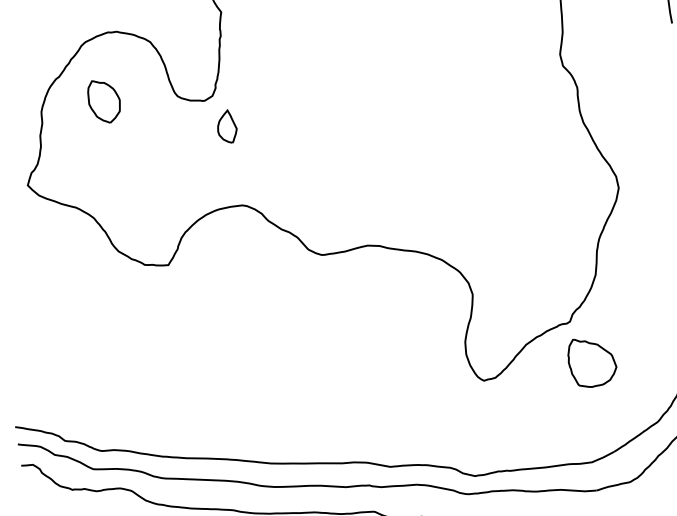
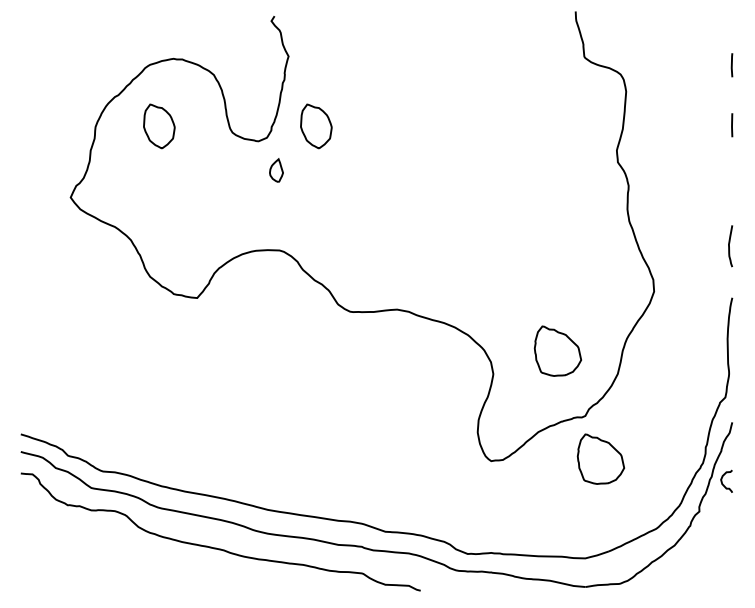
part: (259, 77) -> (316, 126), added
part: (226, 126) -> (276, 170), size x0.7
part: (532, 261) -> (557, 350), added

